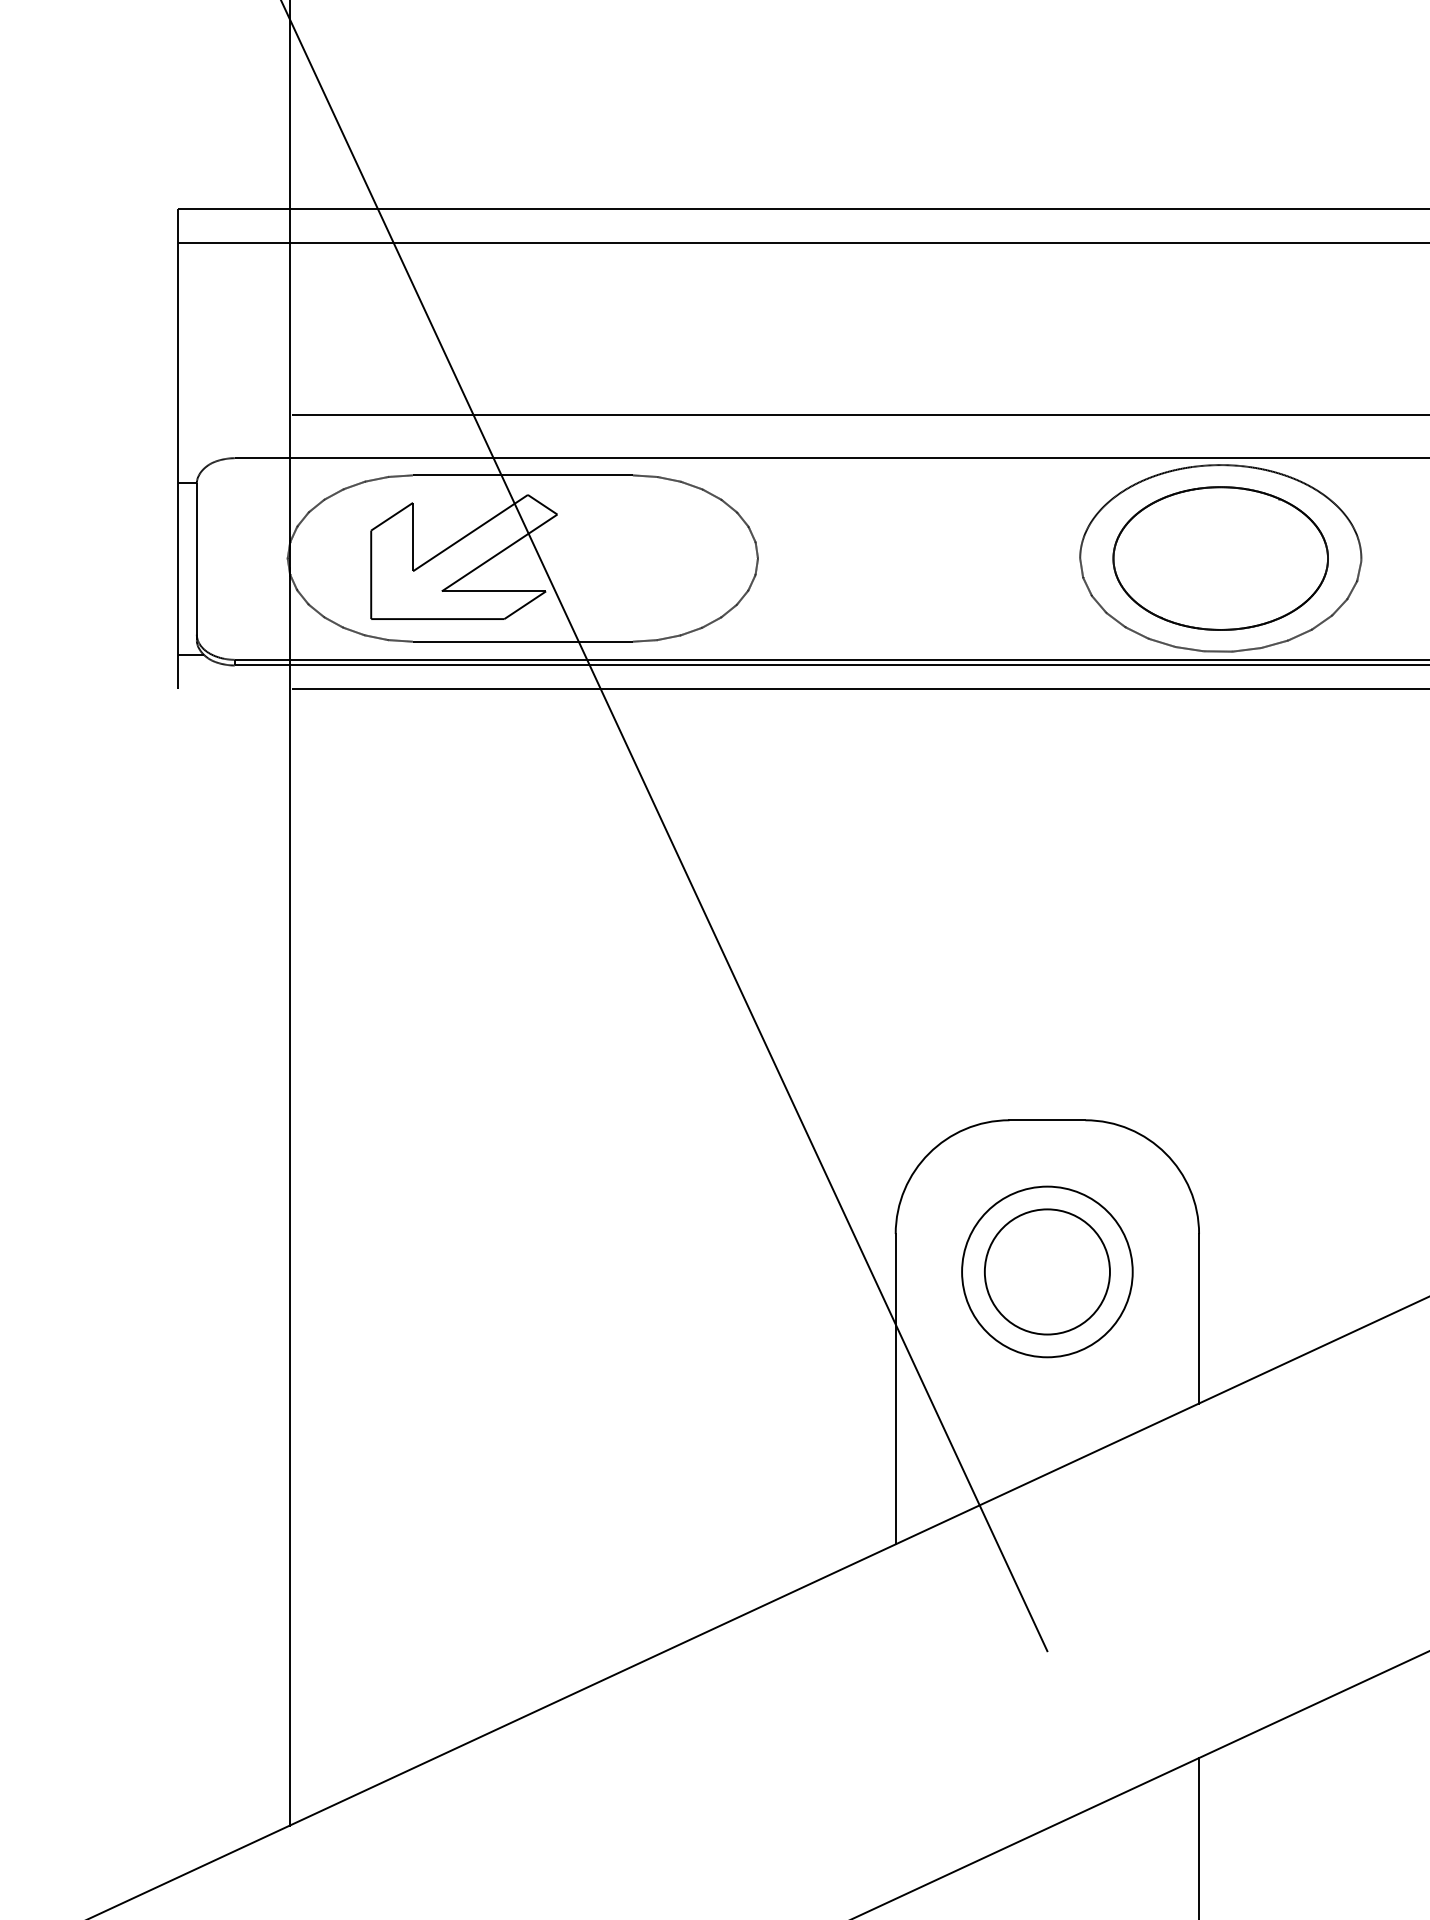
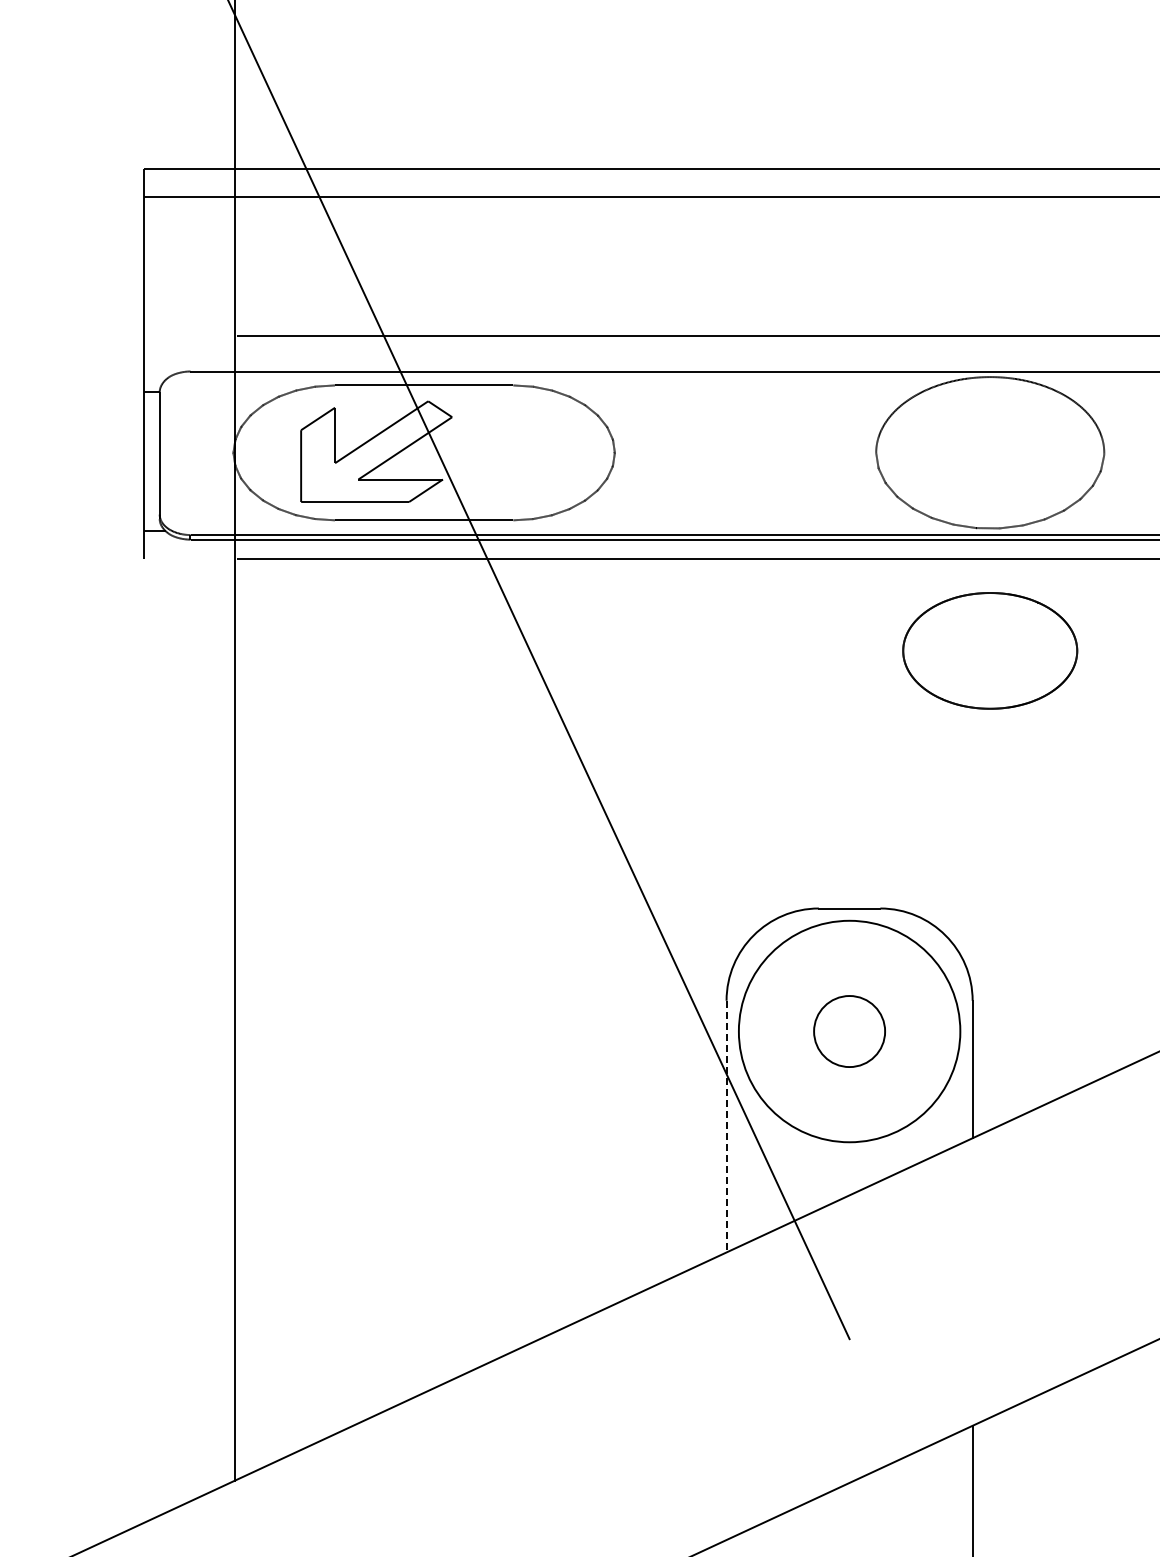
part: (1221, 558) -> (990, 650), moved
circle: (1047, 1271) -> (849, 1031), size x0.7
circle: (1047, 1271) -> (849, 1031), size x1.6
line: (895, 1389) -> (726, 1126), solid -> dashed

